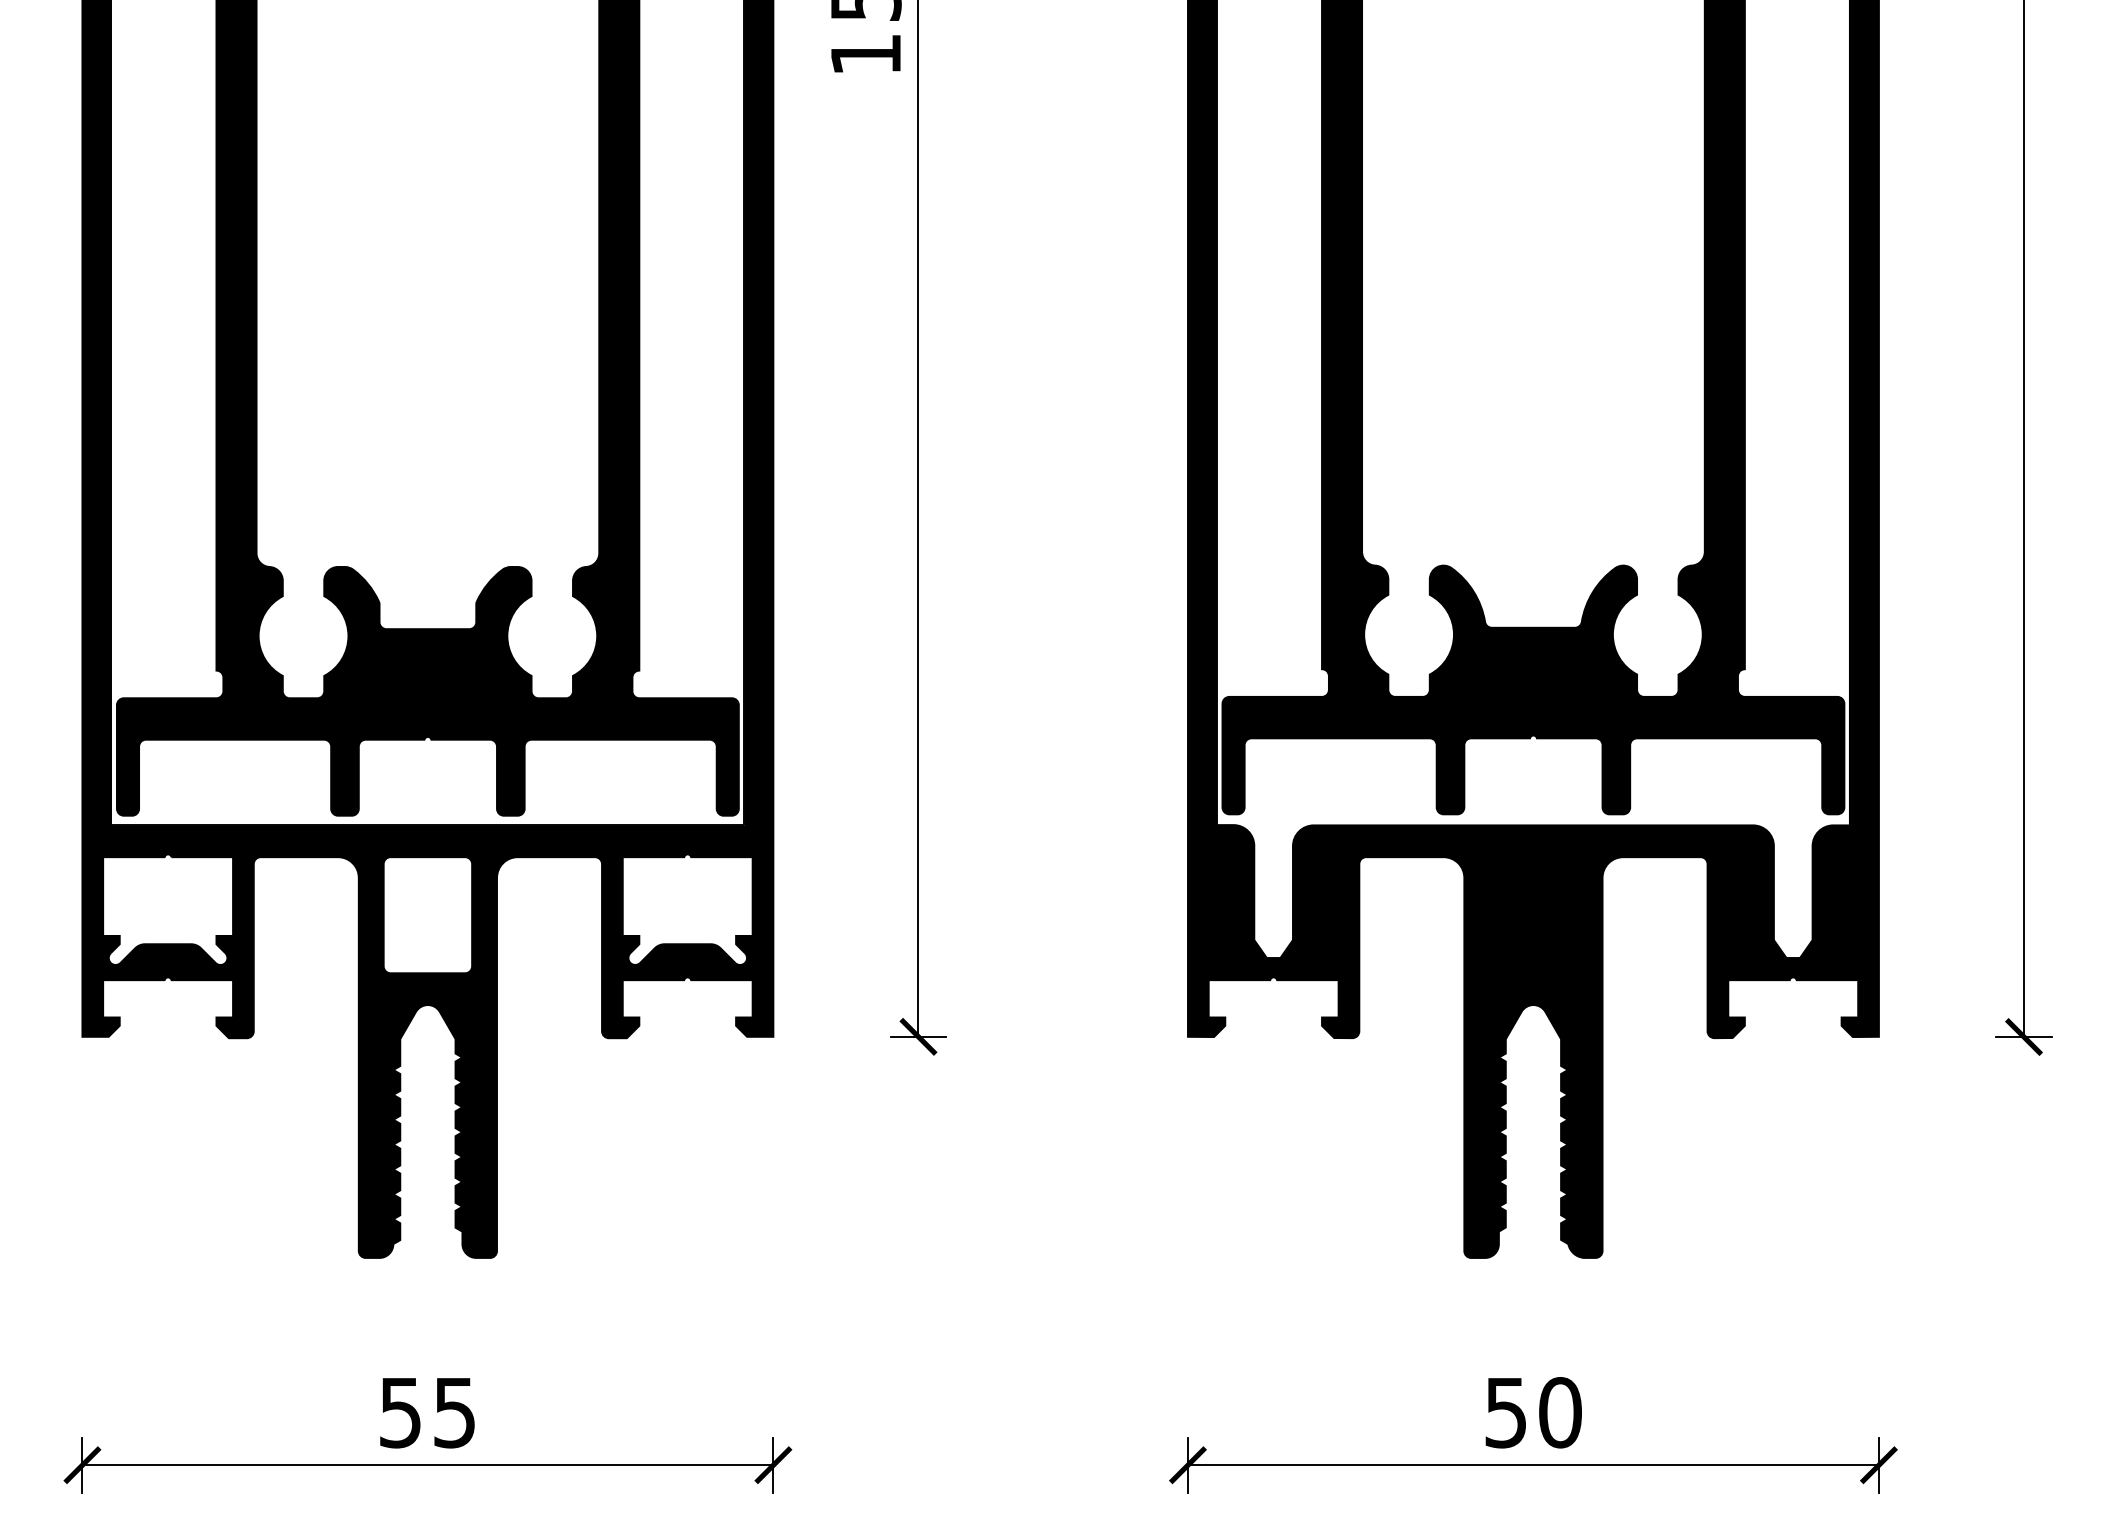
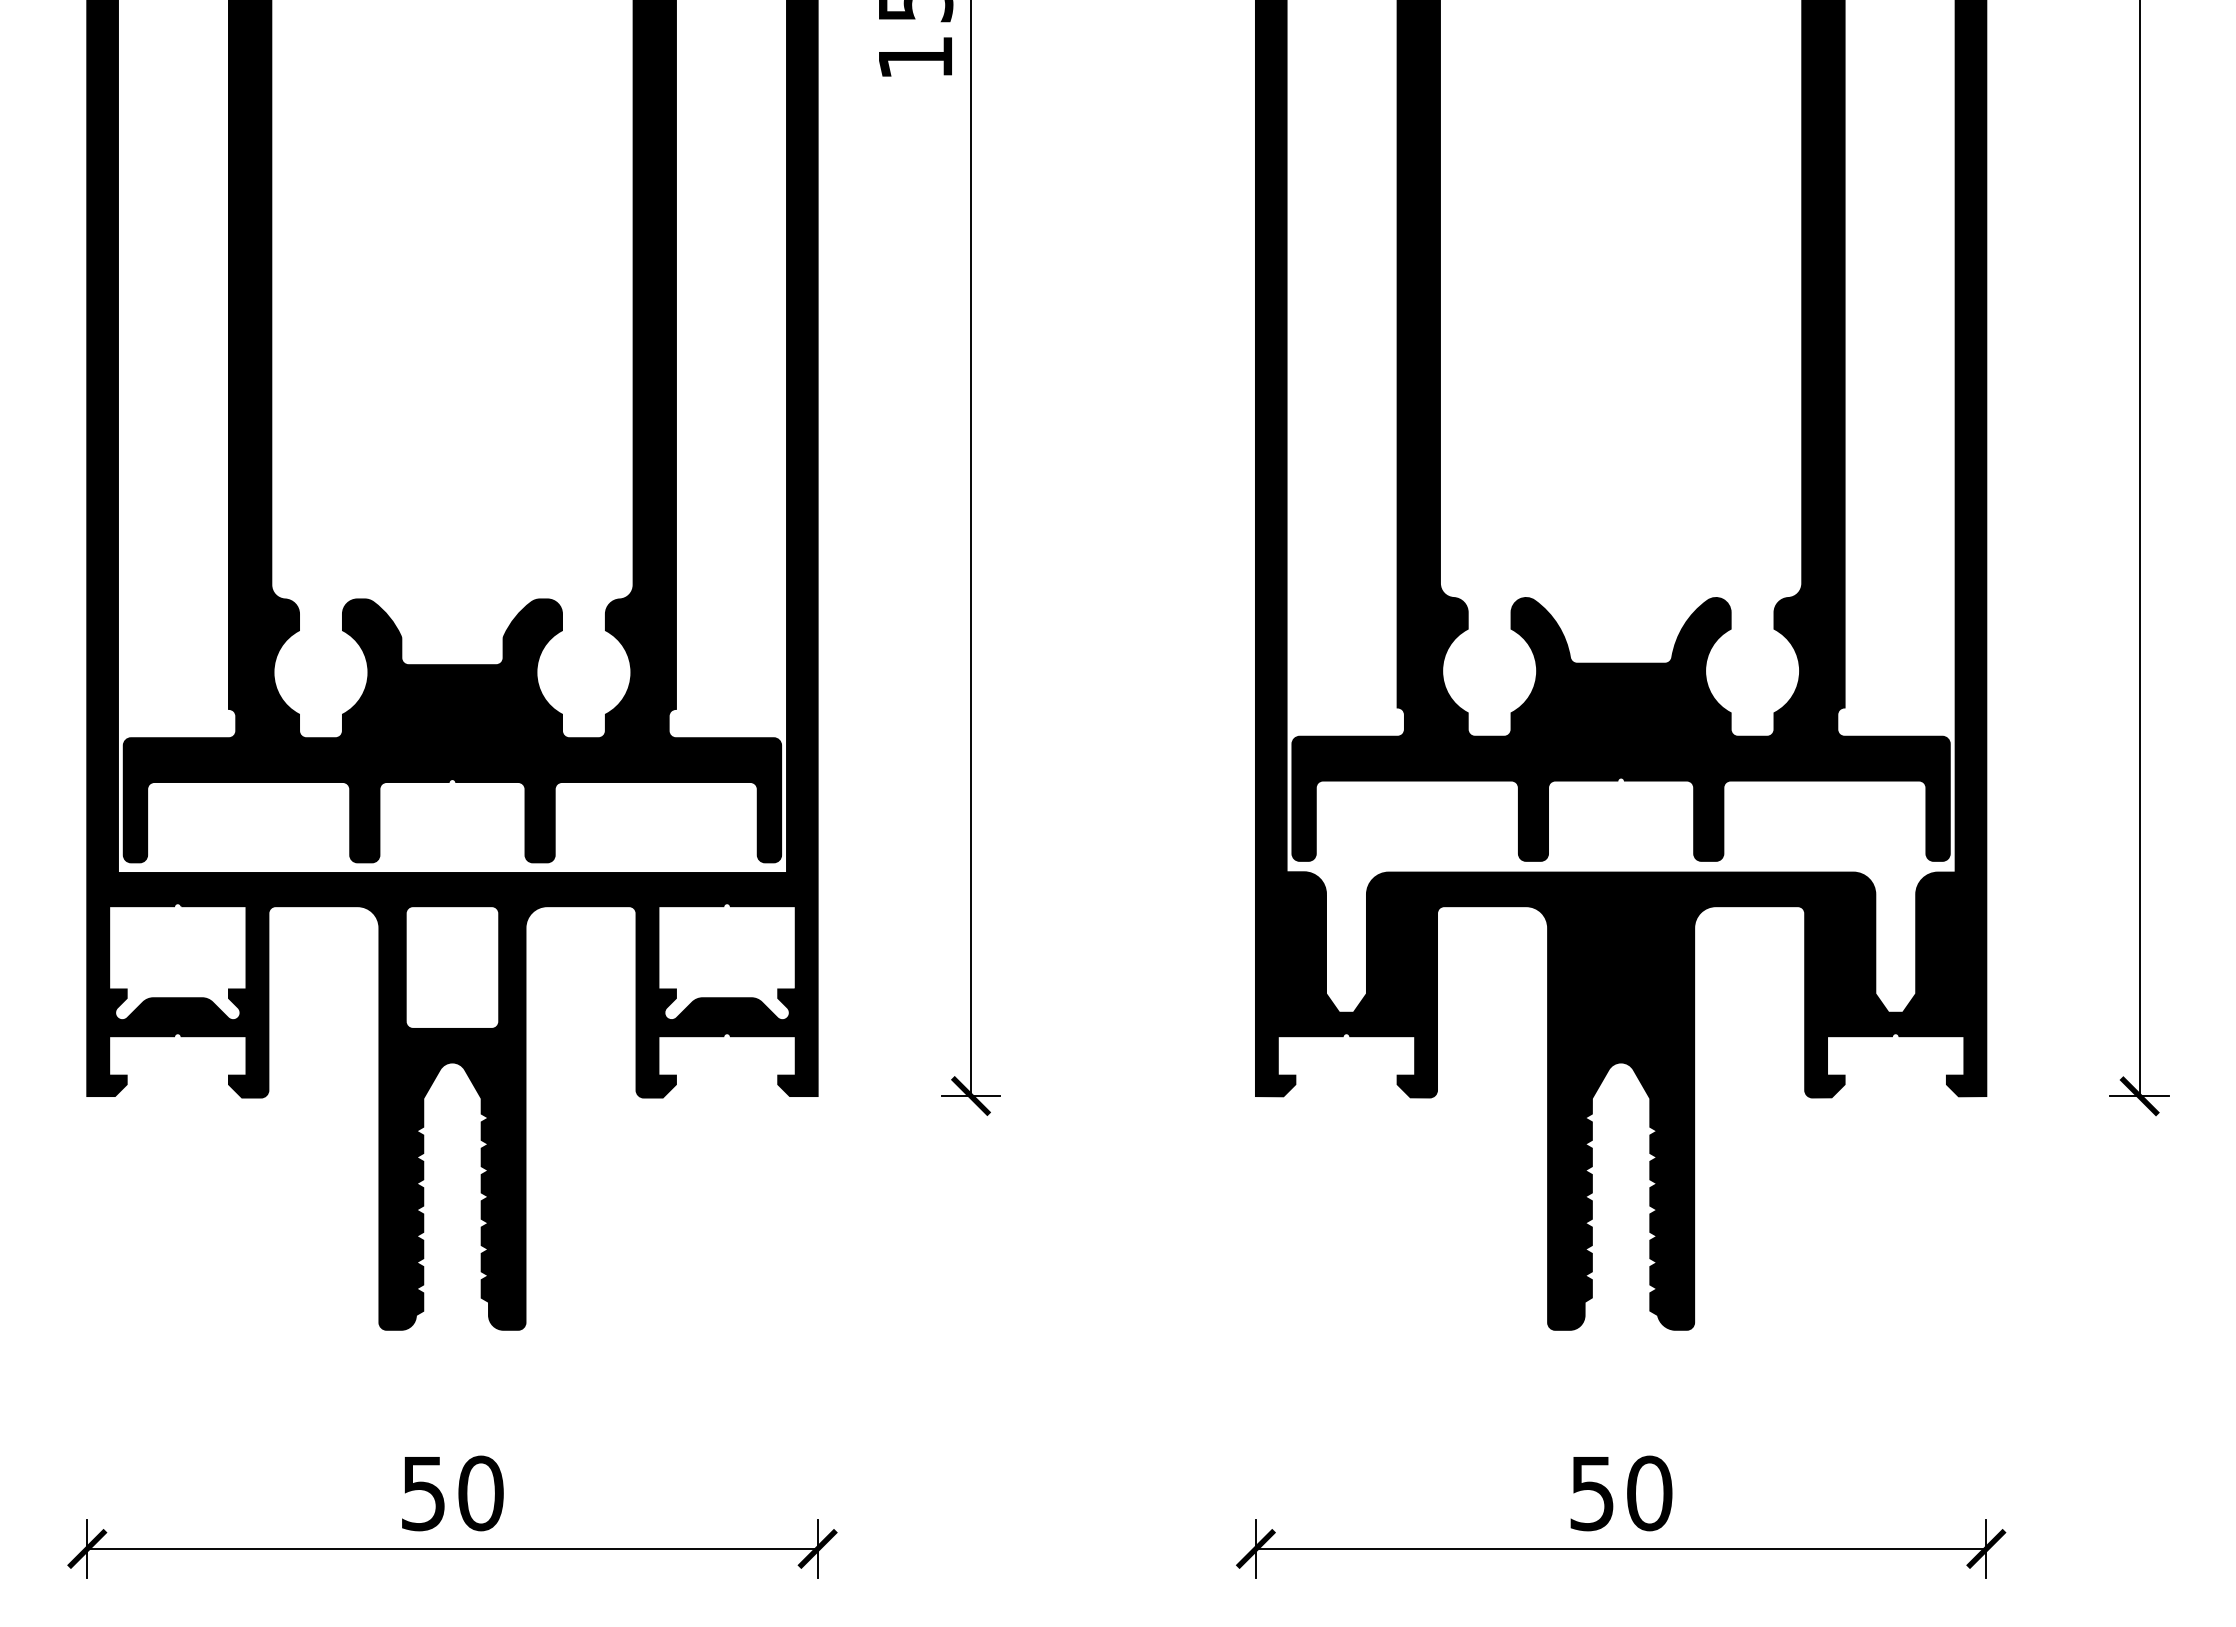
text: (454, 1412) -> (480, 1493), 55 -> 50

